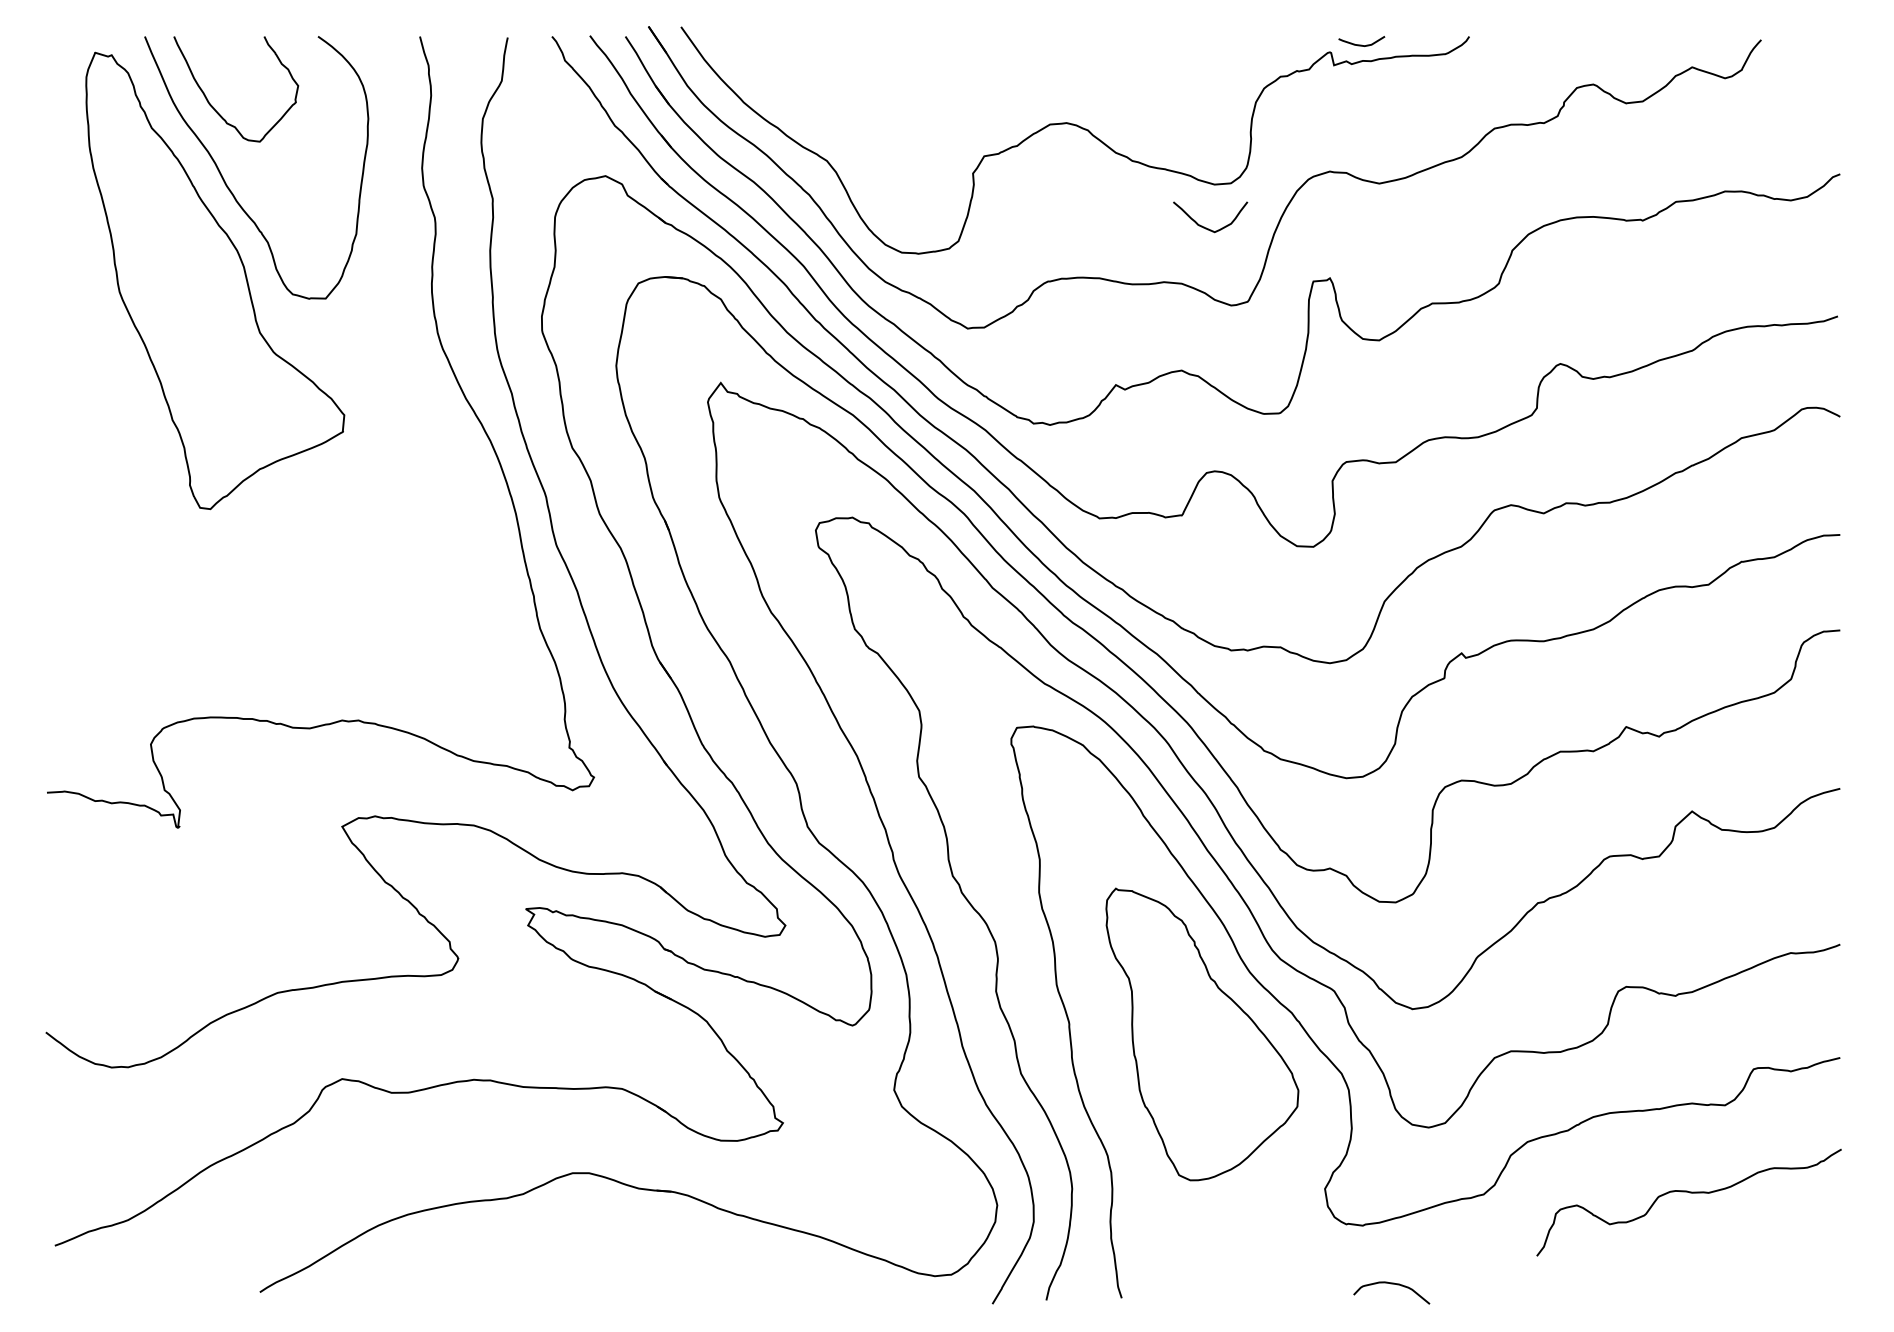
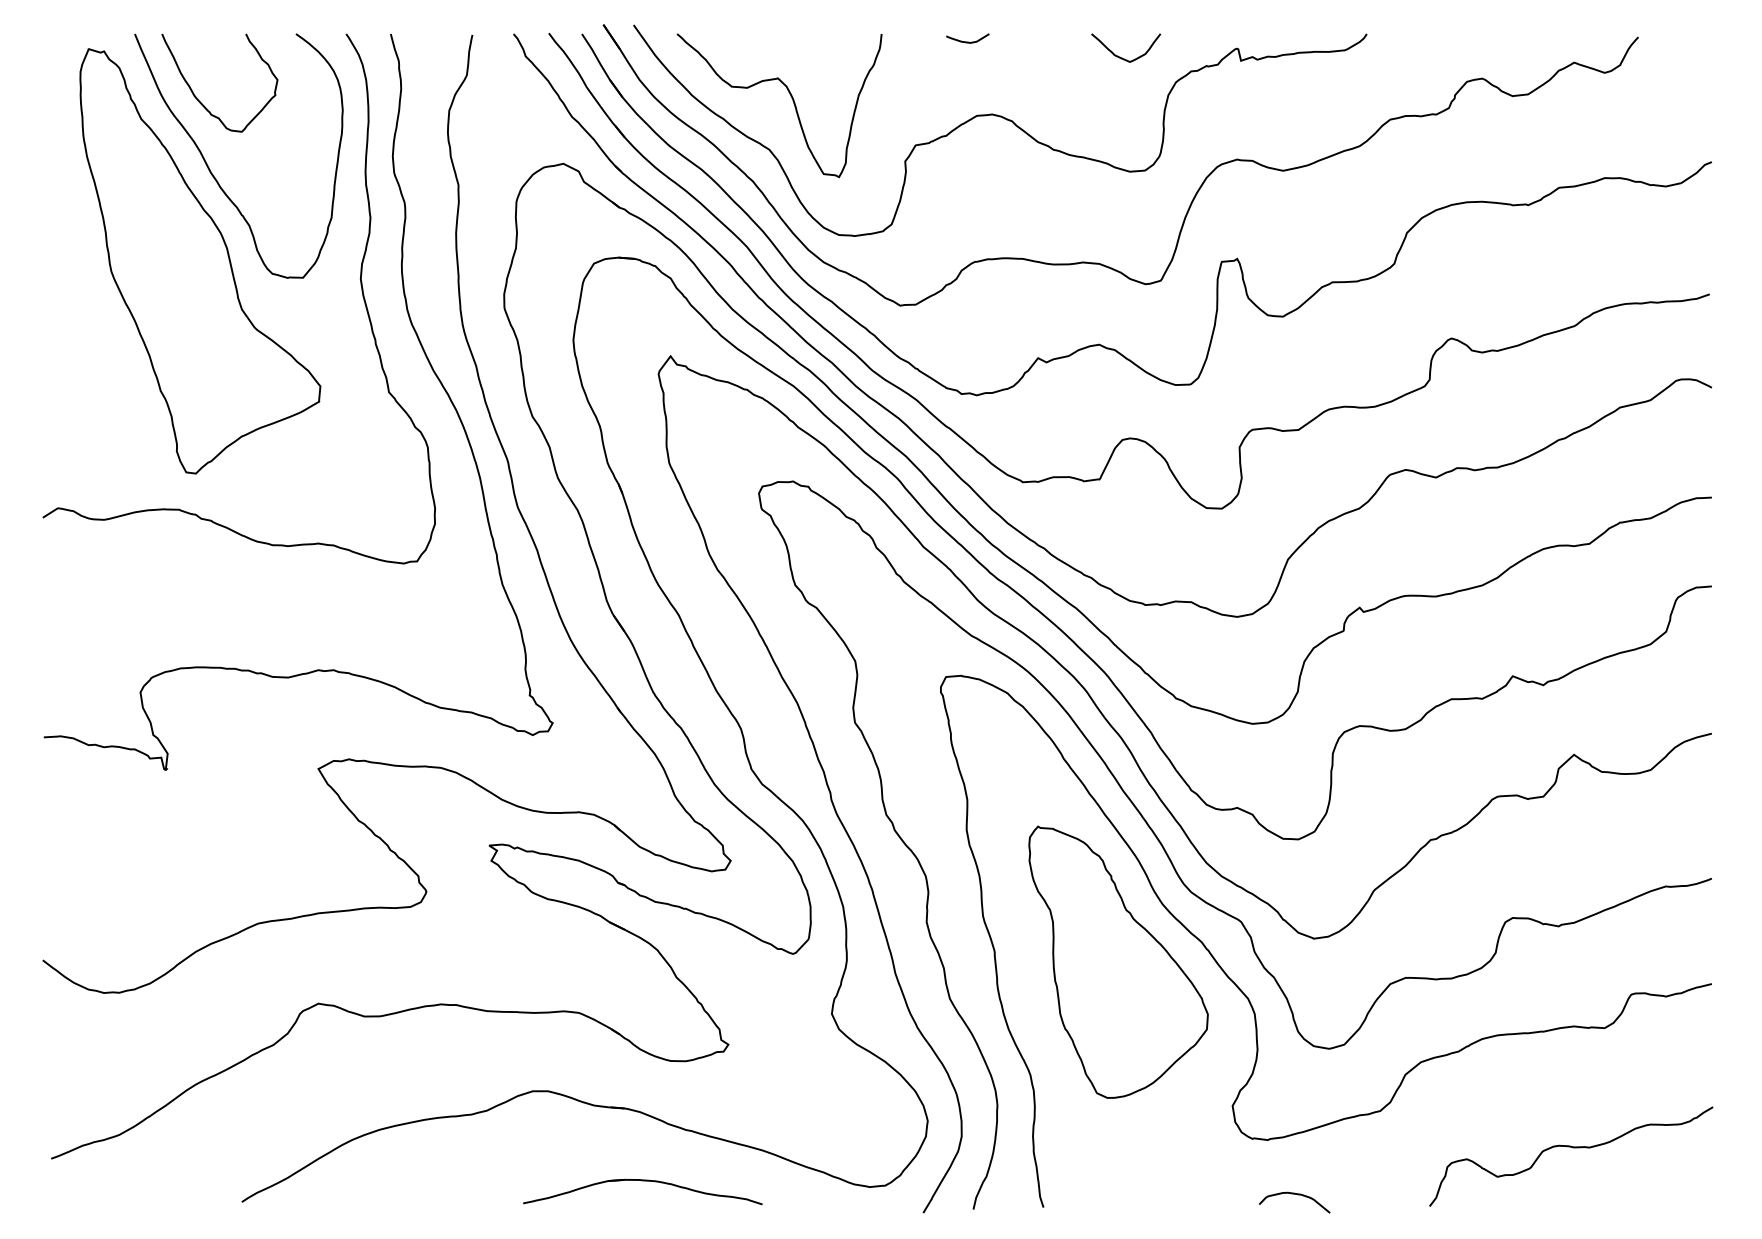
curve: (1361, 44) -> (967, 41), moved
curve: (851, 109) -> (792, 101), added
curve: (1206, 227) -> (1122, 57), moved
curve: (386, 299) -> (359, 278), added
curve: (1691, 1193) -> (1573, 1148), moved
part: (690, 1270) -> (642, 1181), added

